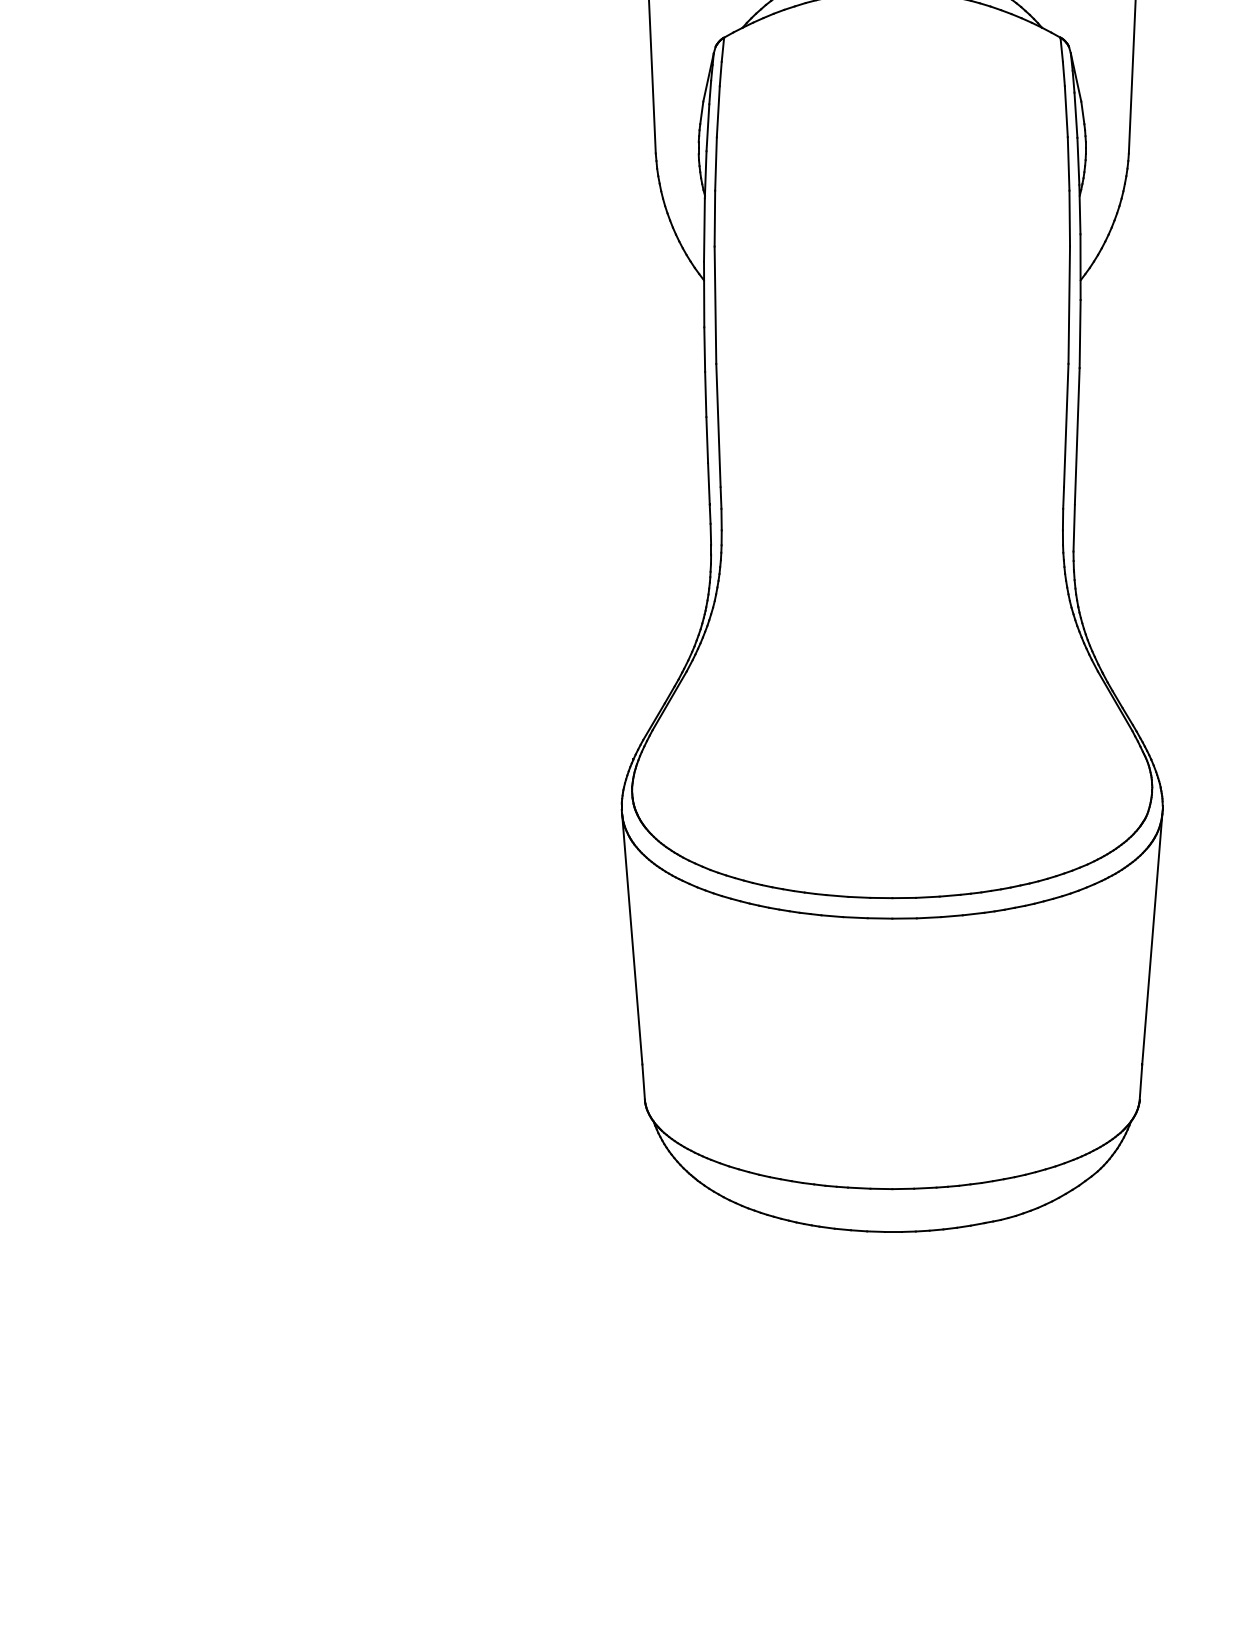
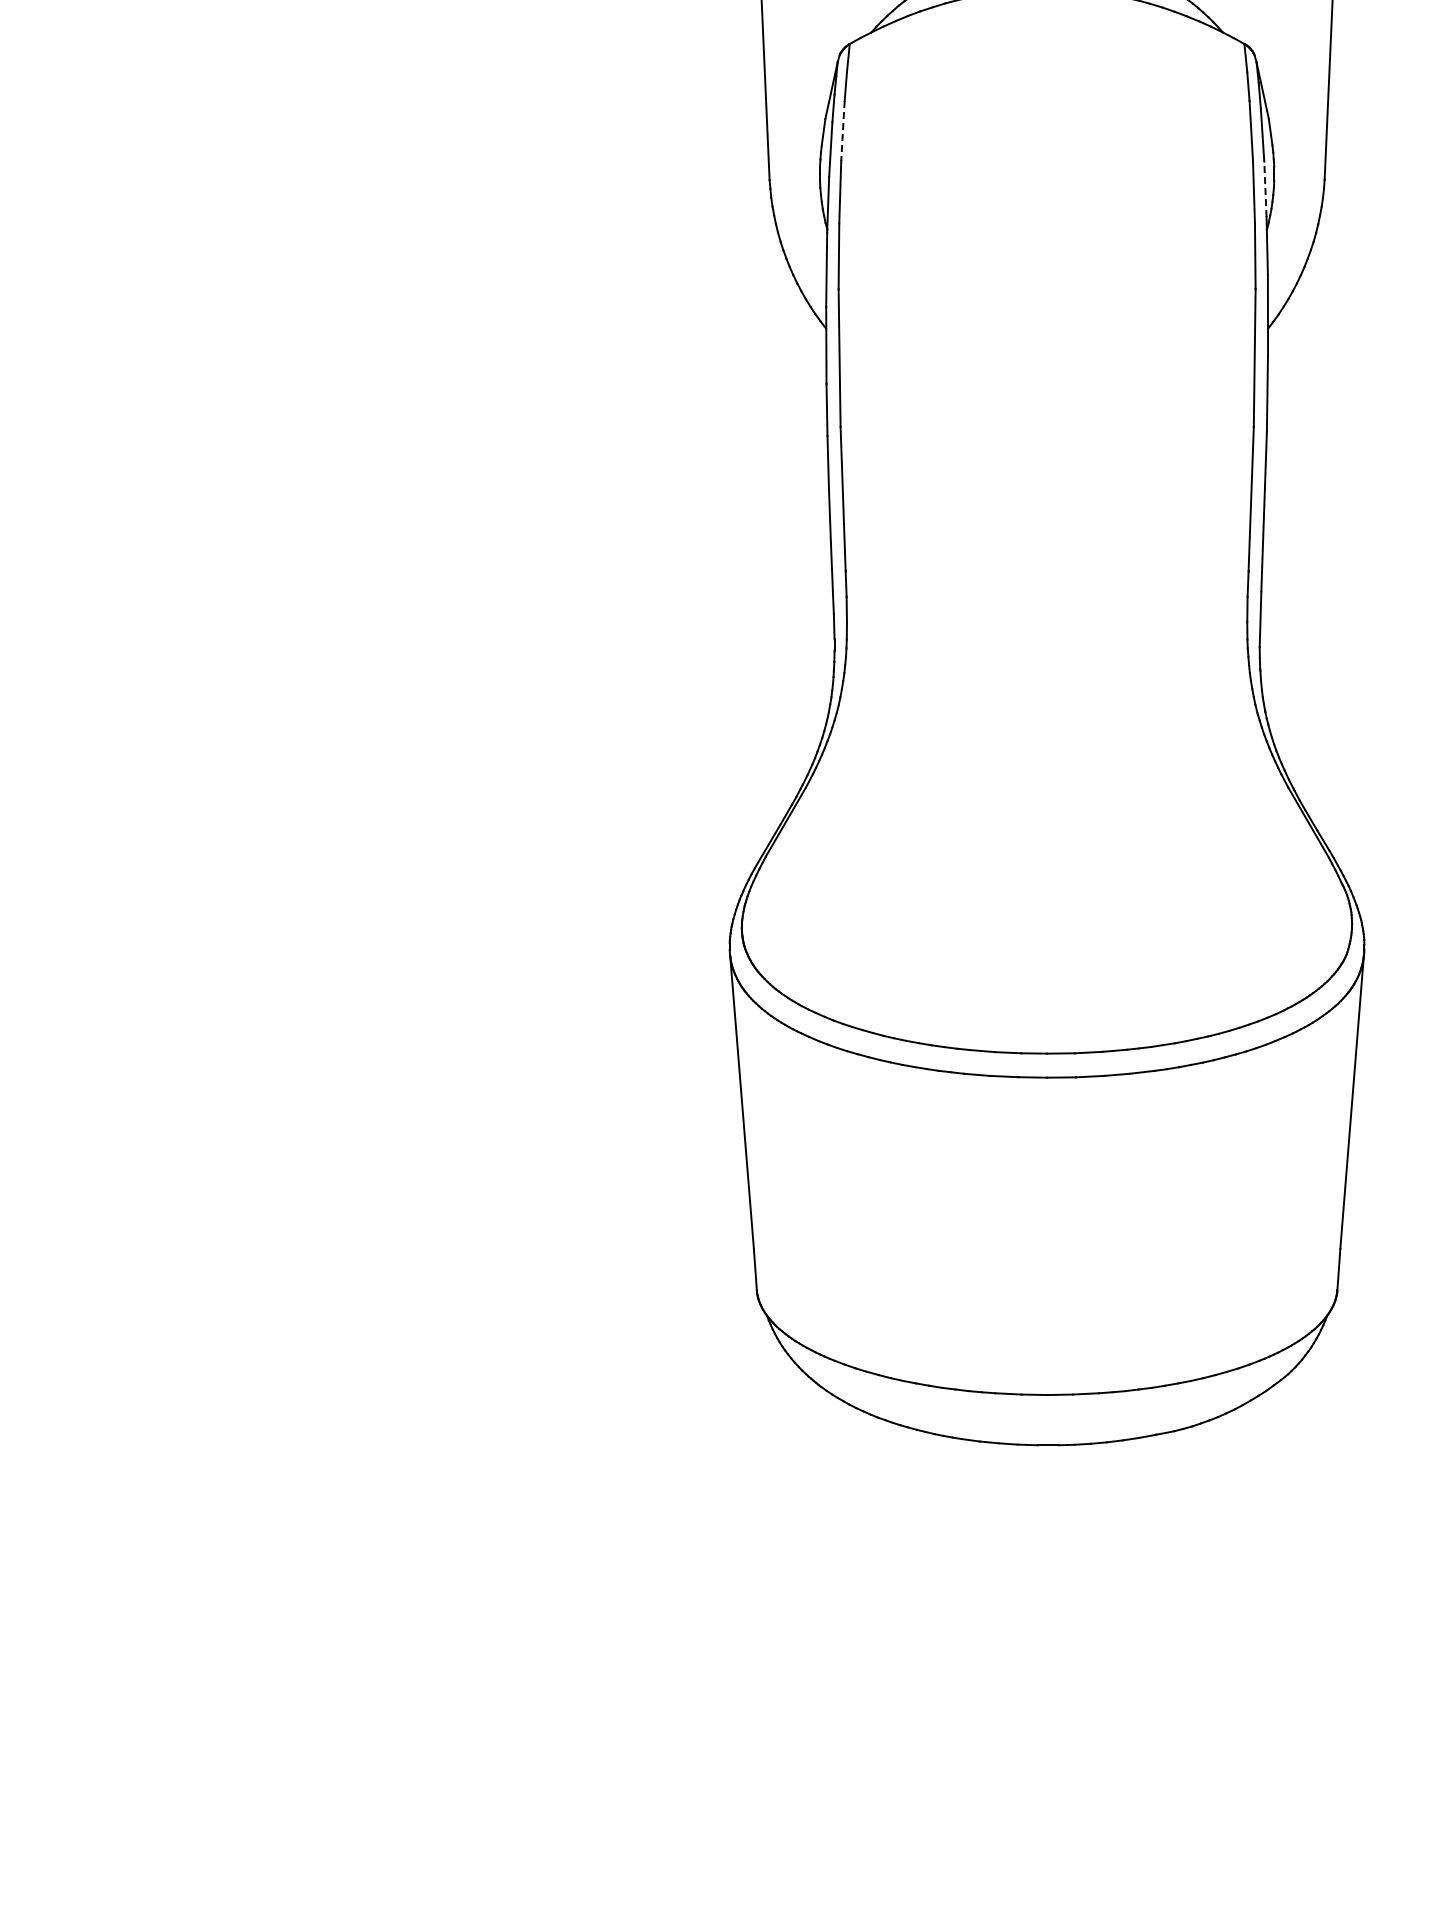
line: (717, 112) -> (842, 131), solid -> dashed
line: (1078, 161) -> (1265, 189), solid -> dashed

